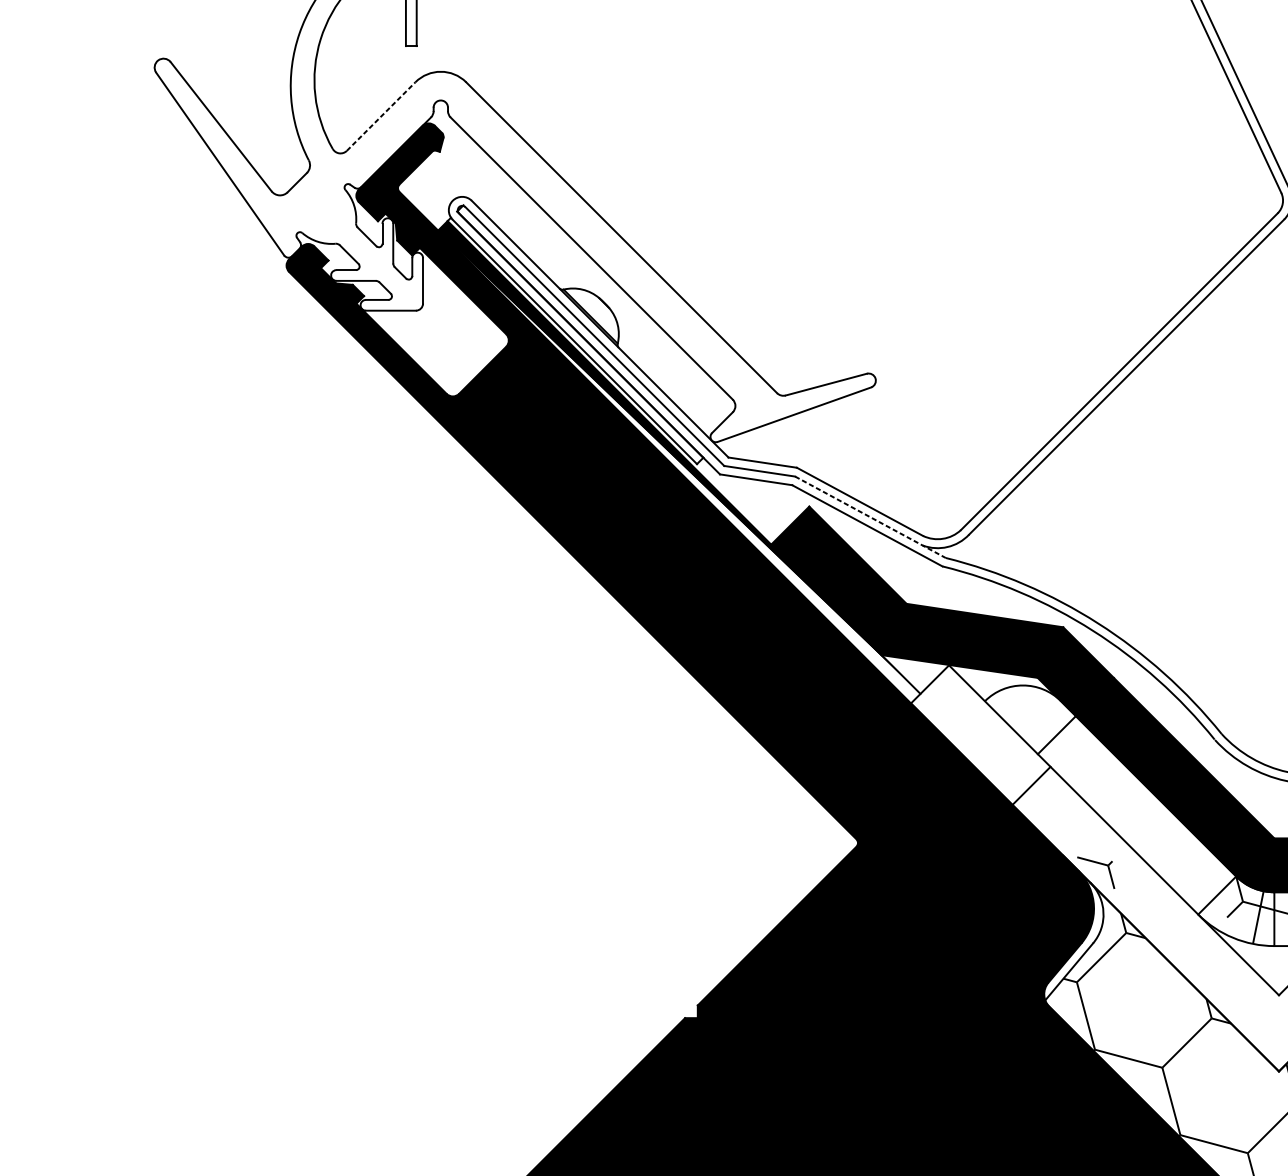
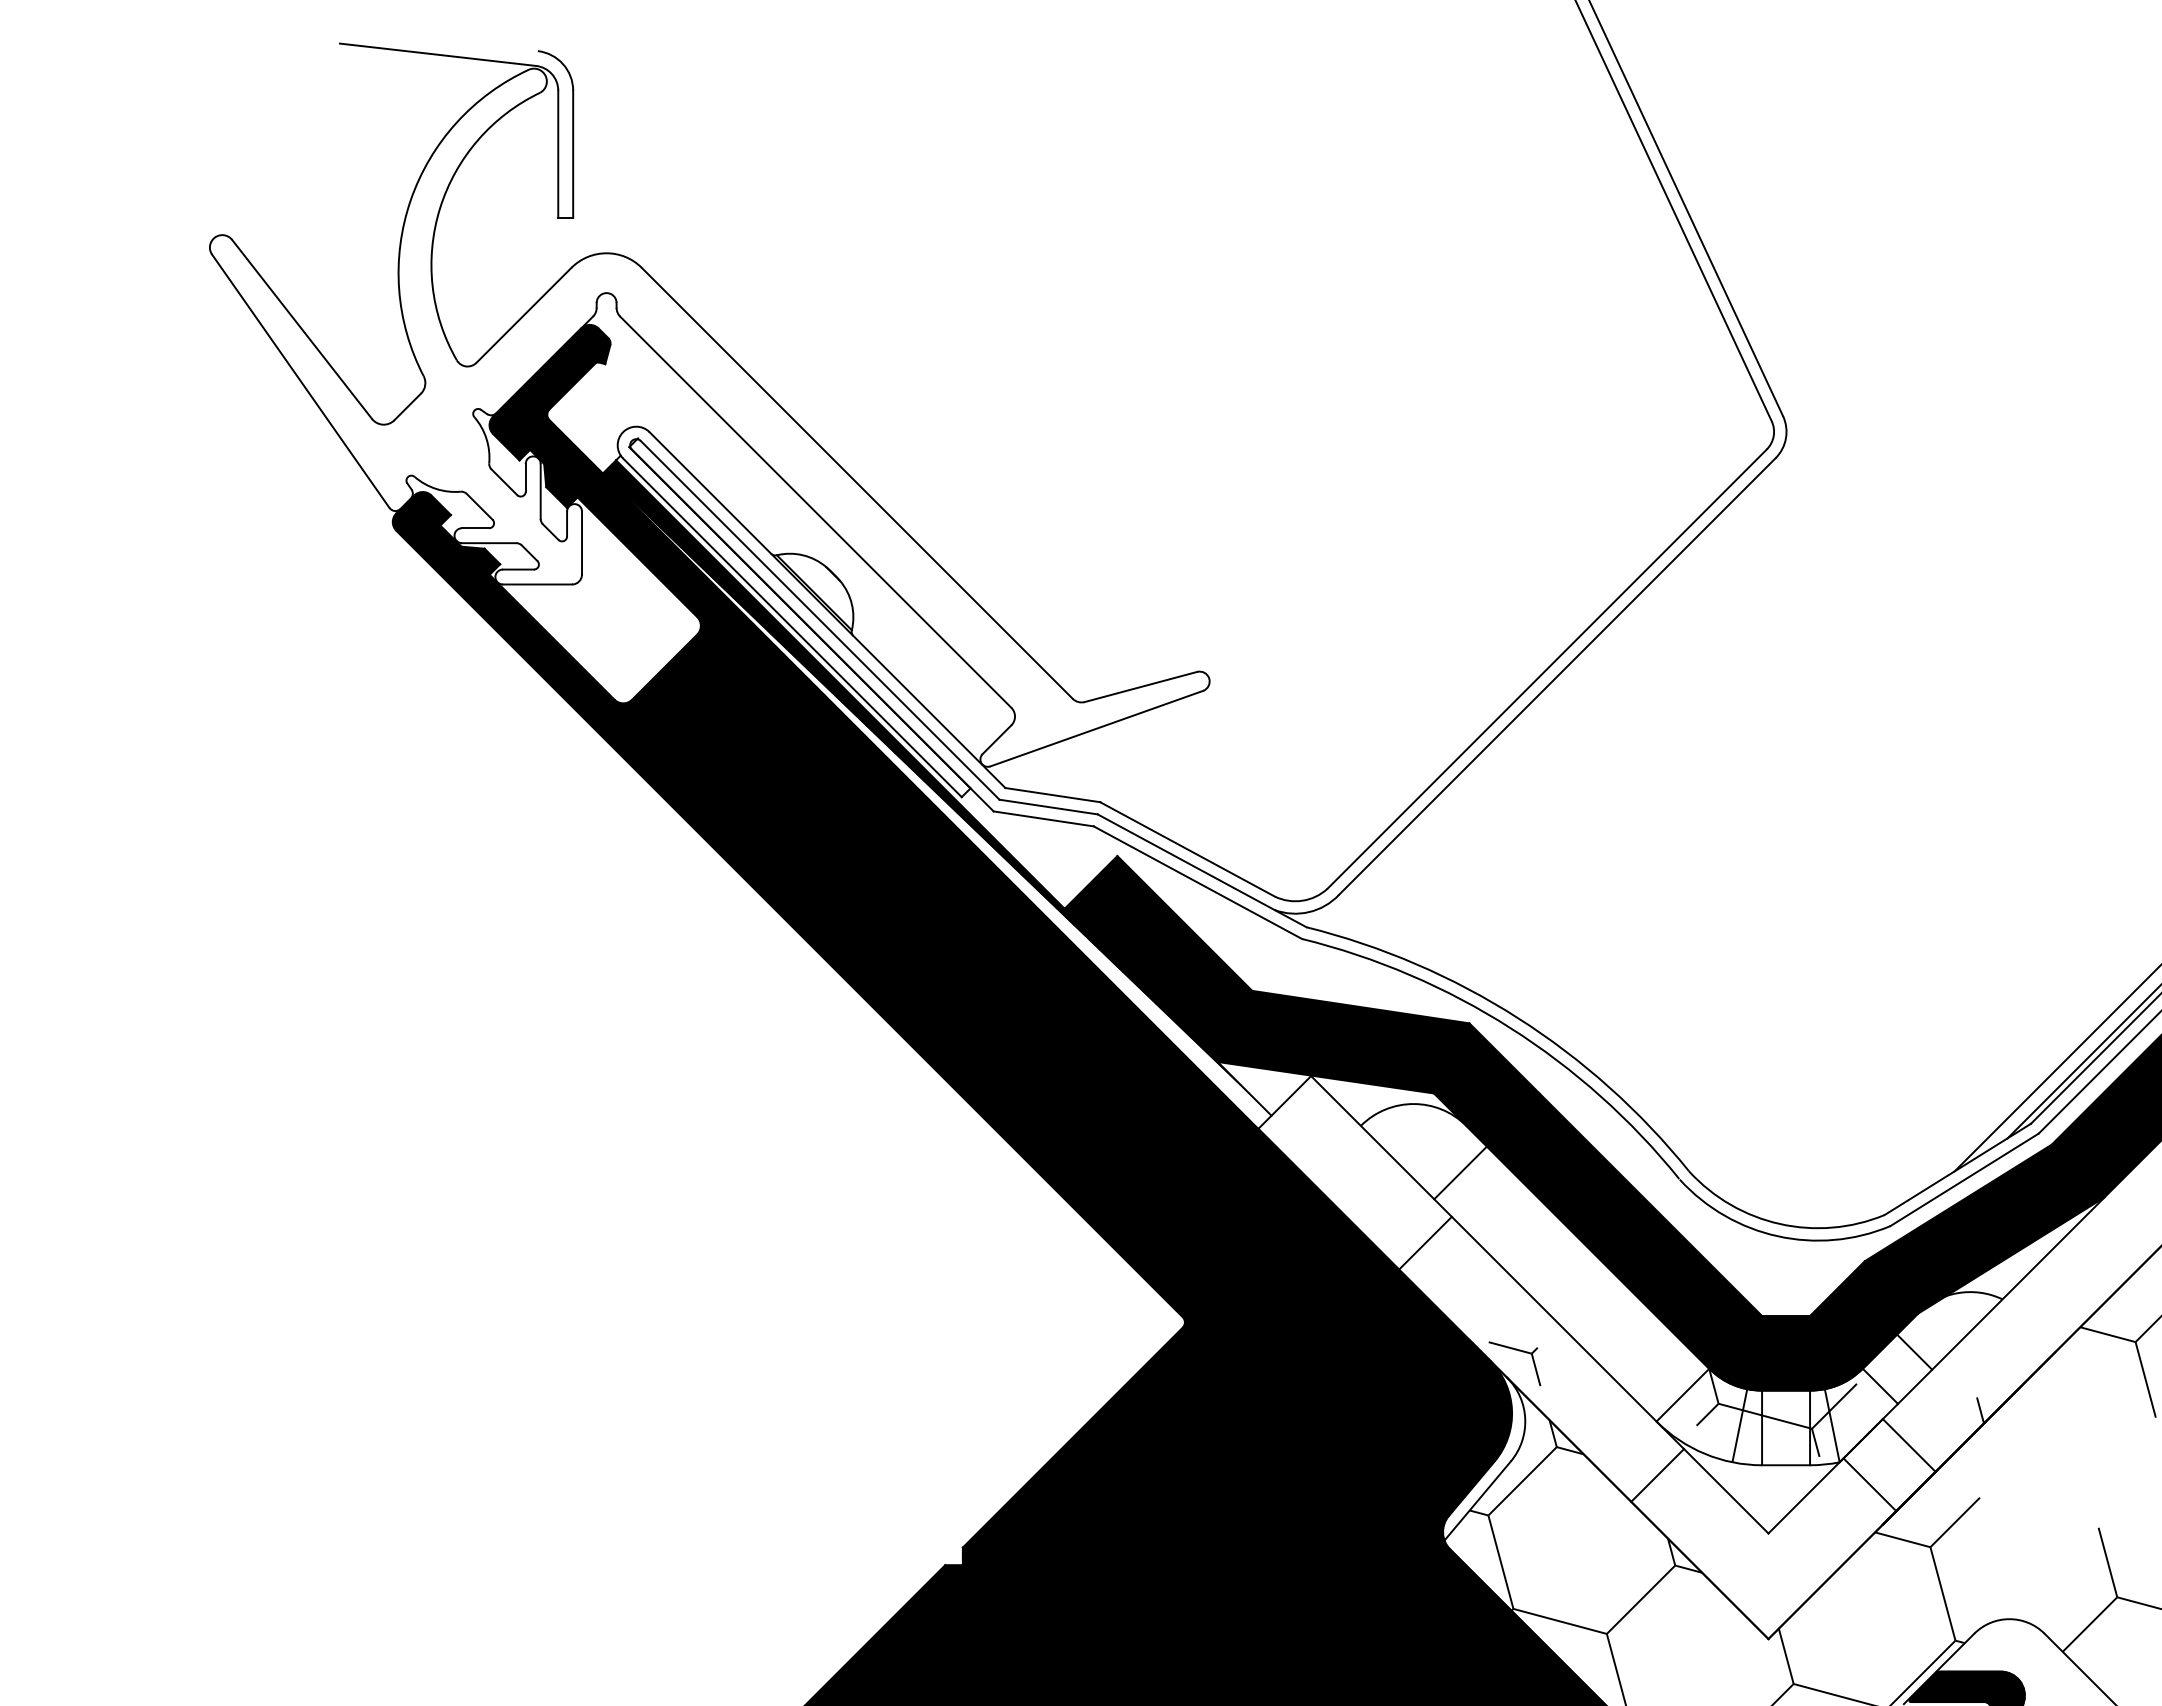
line: (381, 116) -> (524, 315), dashed -> solid
line: (870, 517) -> (1202, 870), dashed -> solid
line: (1198, 953) -> (1657, 1475), added

